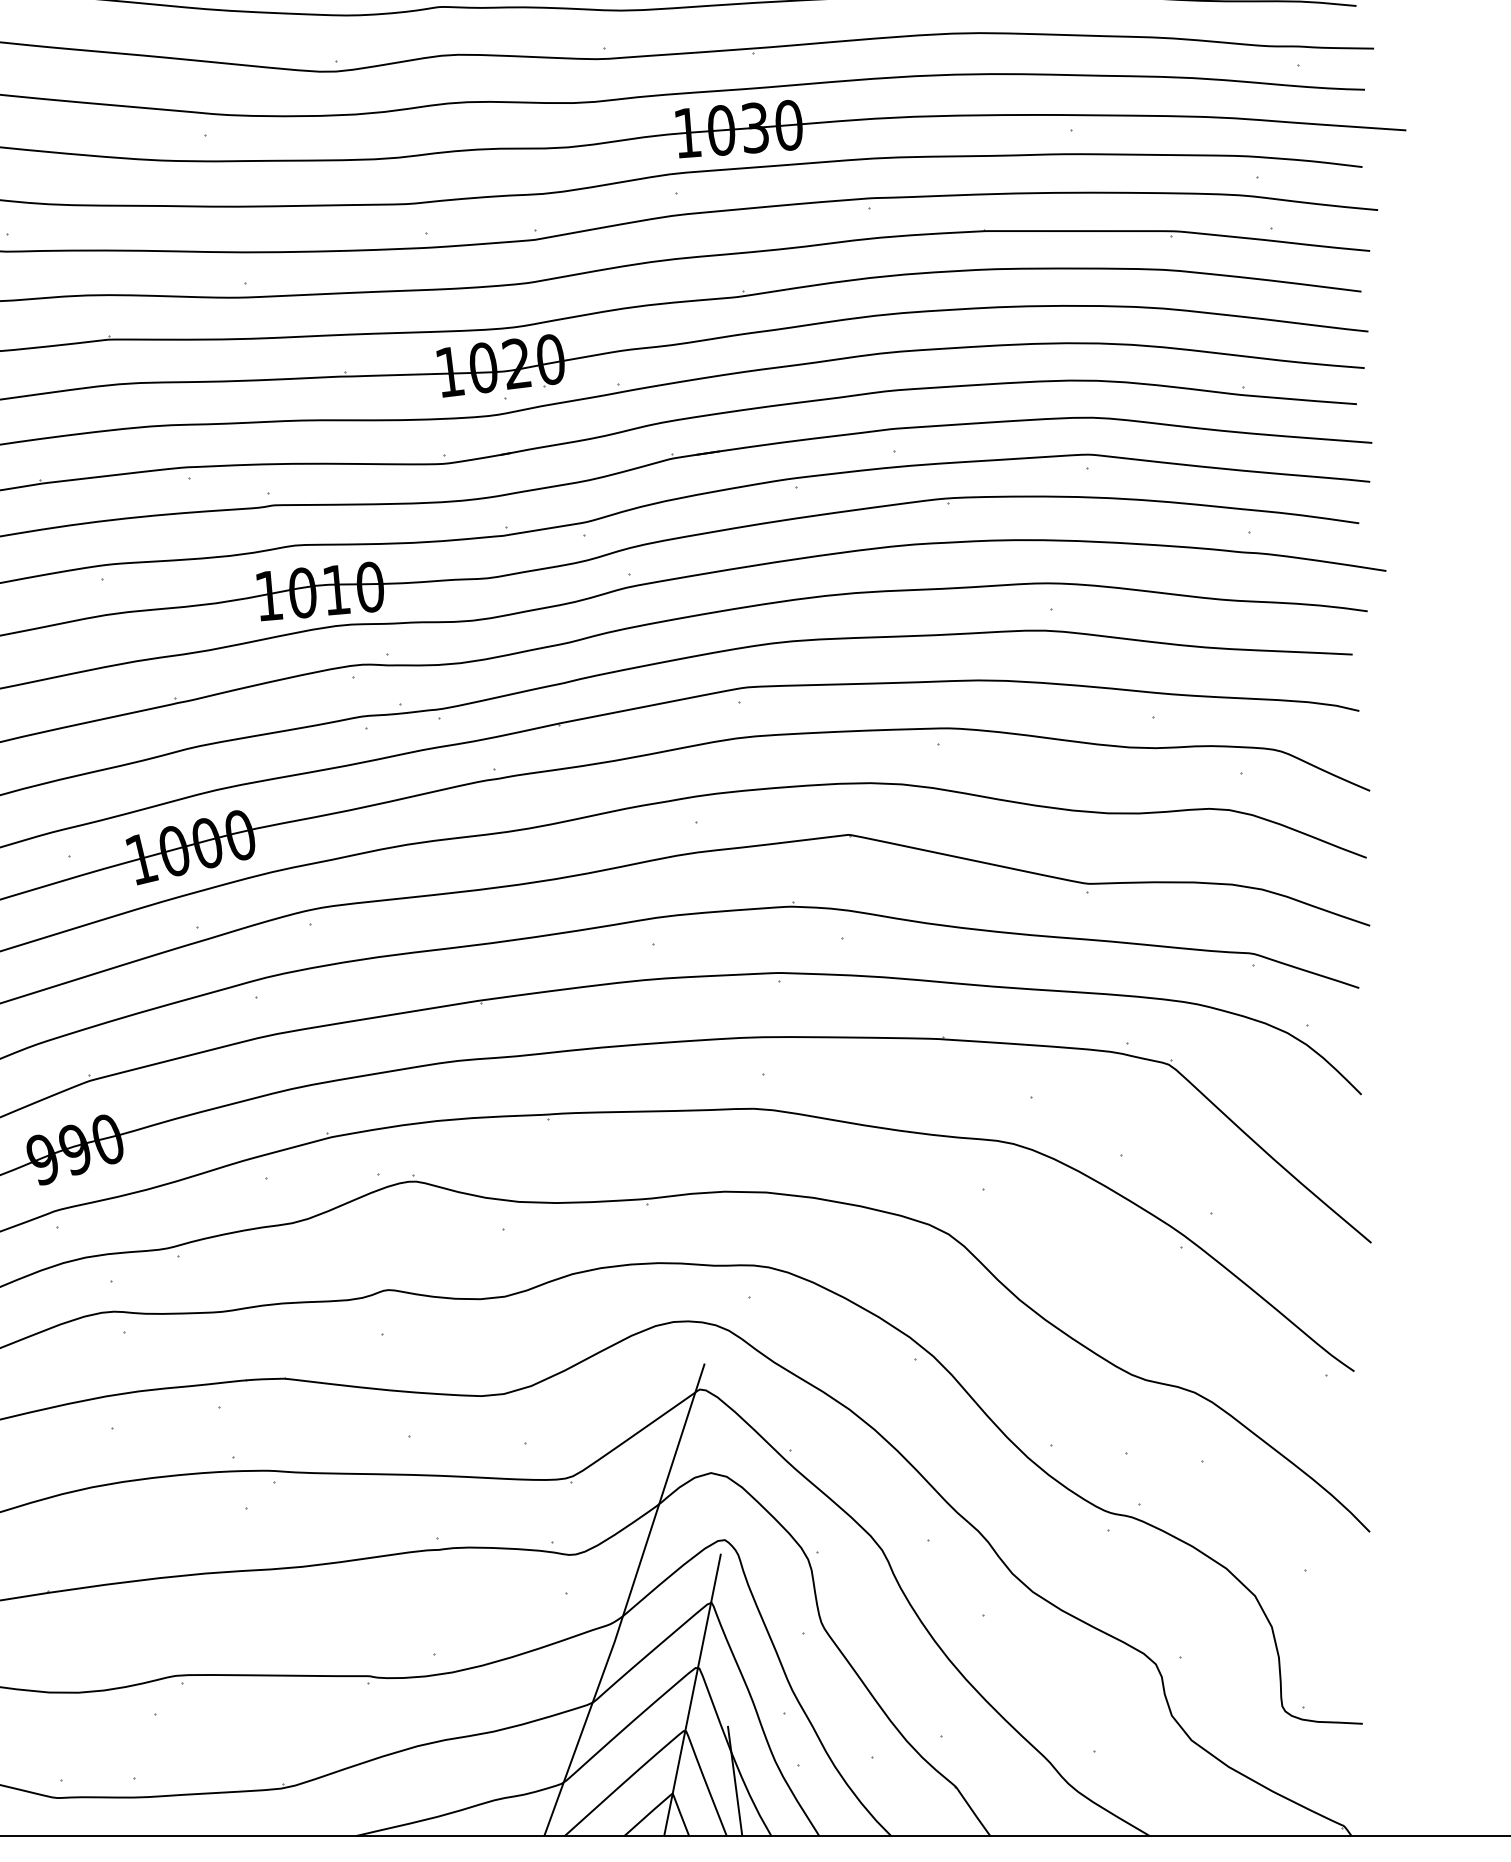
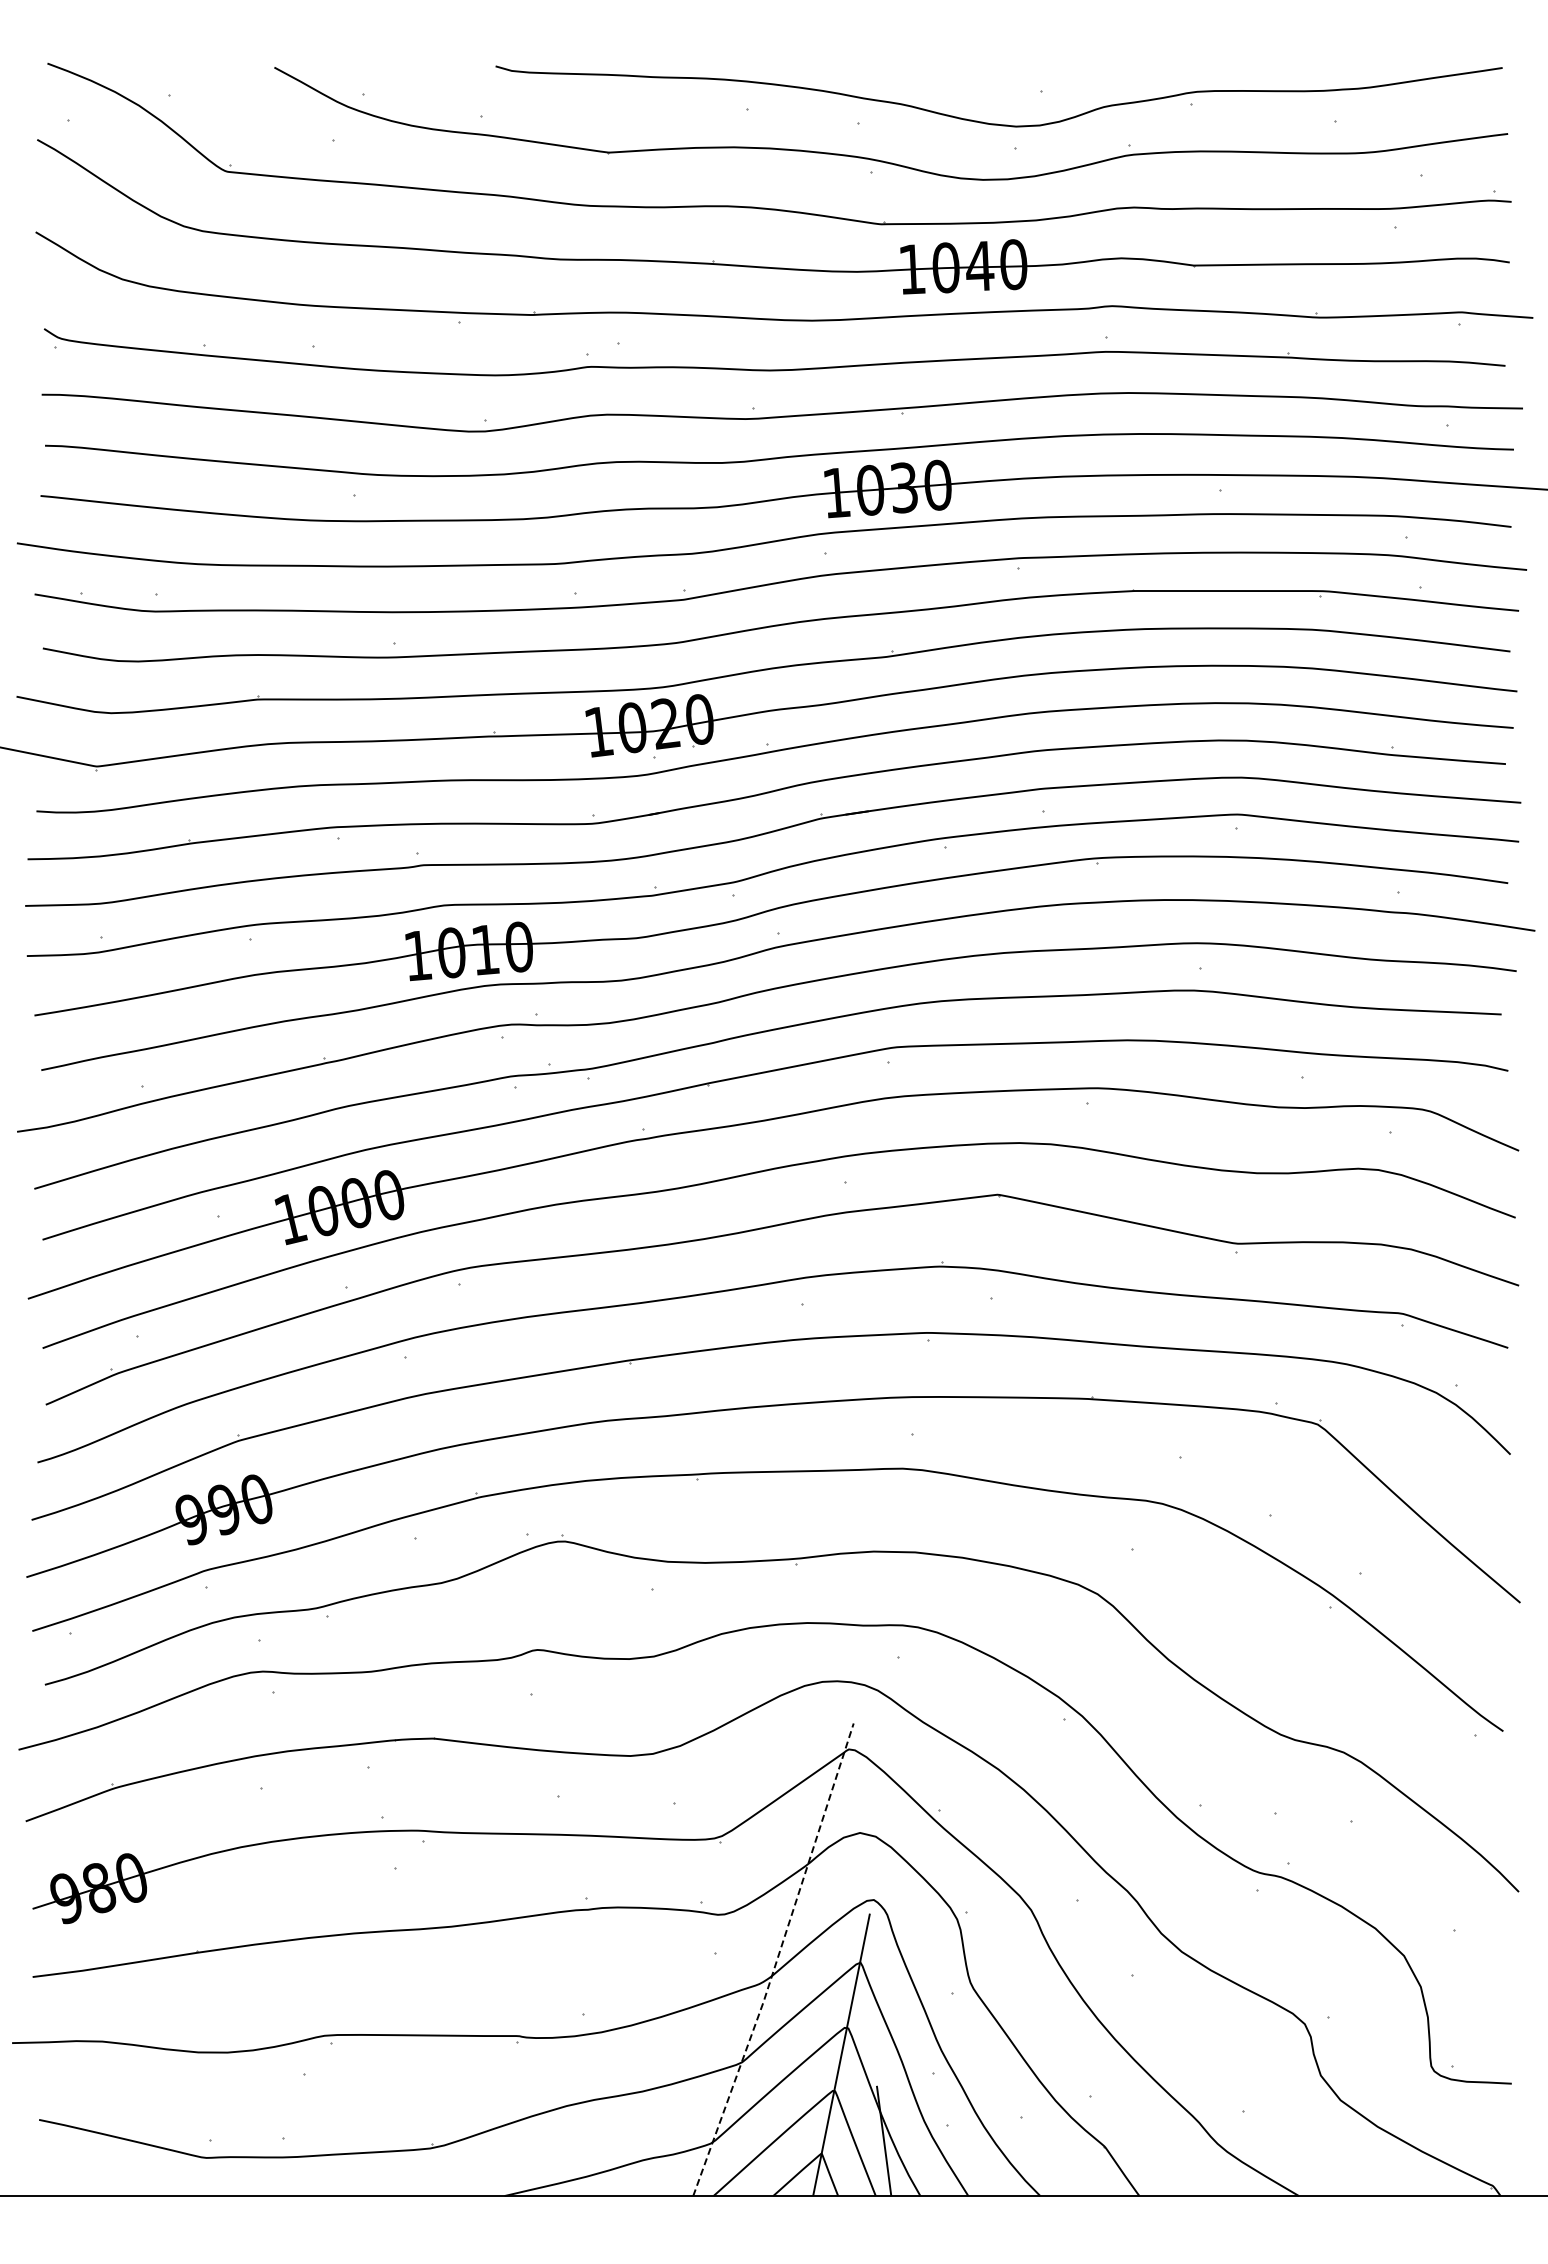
line: (627, 1601) -> (776, 1961), solid -> dashed

